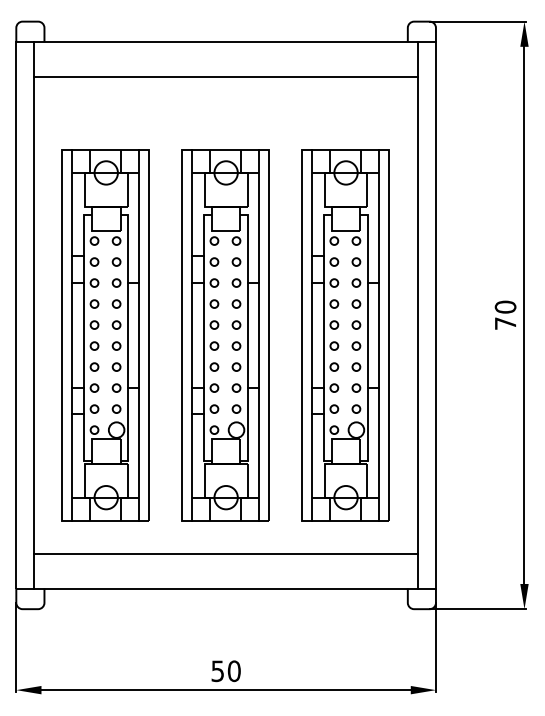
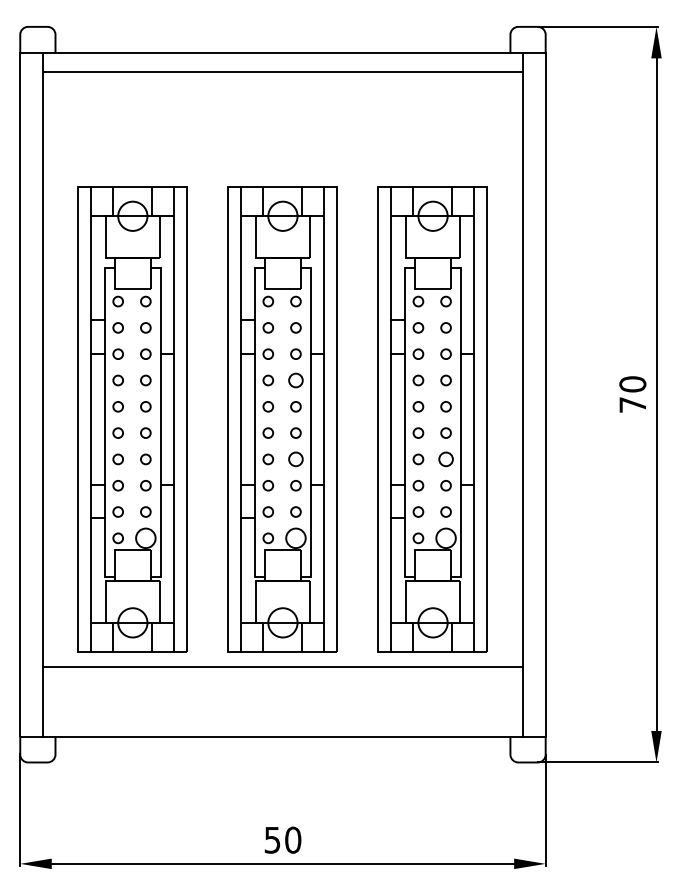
line: (225, 76) -> (282, 71), moved
circle: (236, 304) -> (295, 380), size x1.4
circle: (236, 367) -> (295, 459), size x1.4
circle: (355, 367) -> (445, 459), size x1.4
line: (225, 554) -> (282, 667), moved

